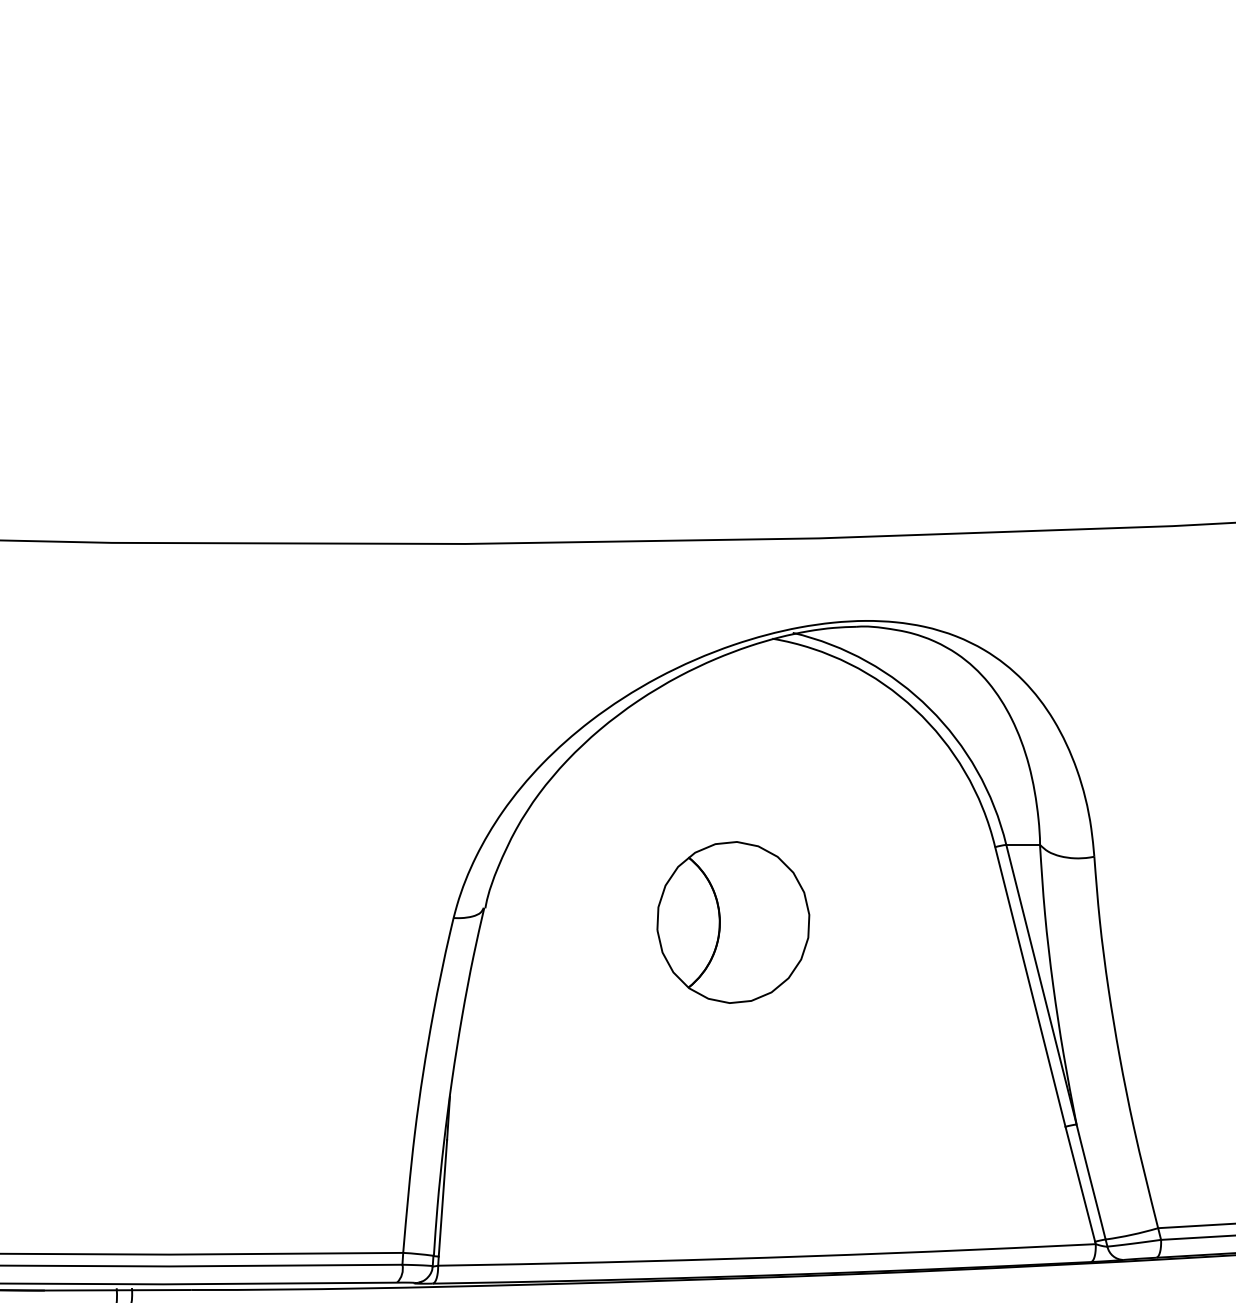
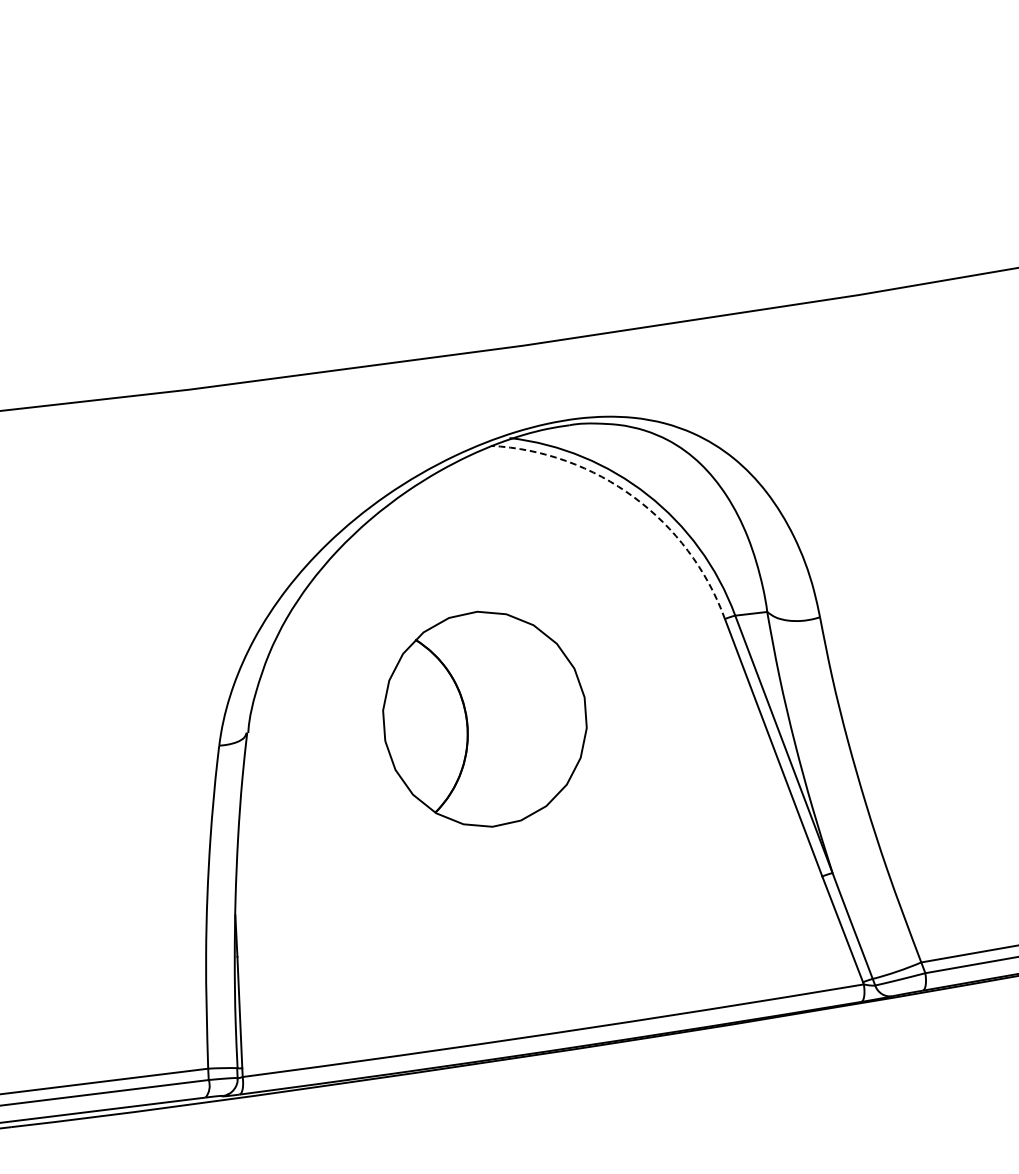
arc: (915, 709) -> (634, 497), solid -> dashed
part: (733, 922) -> (485, 719), size x1.4

